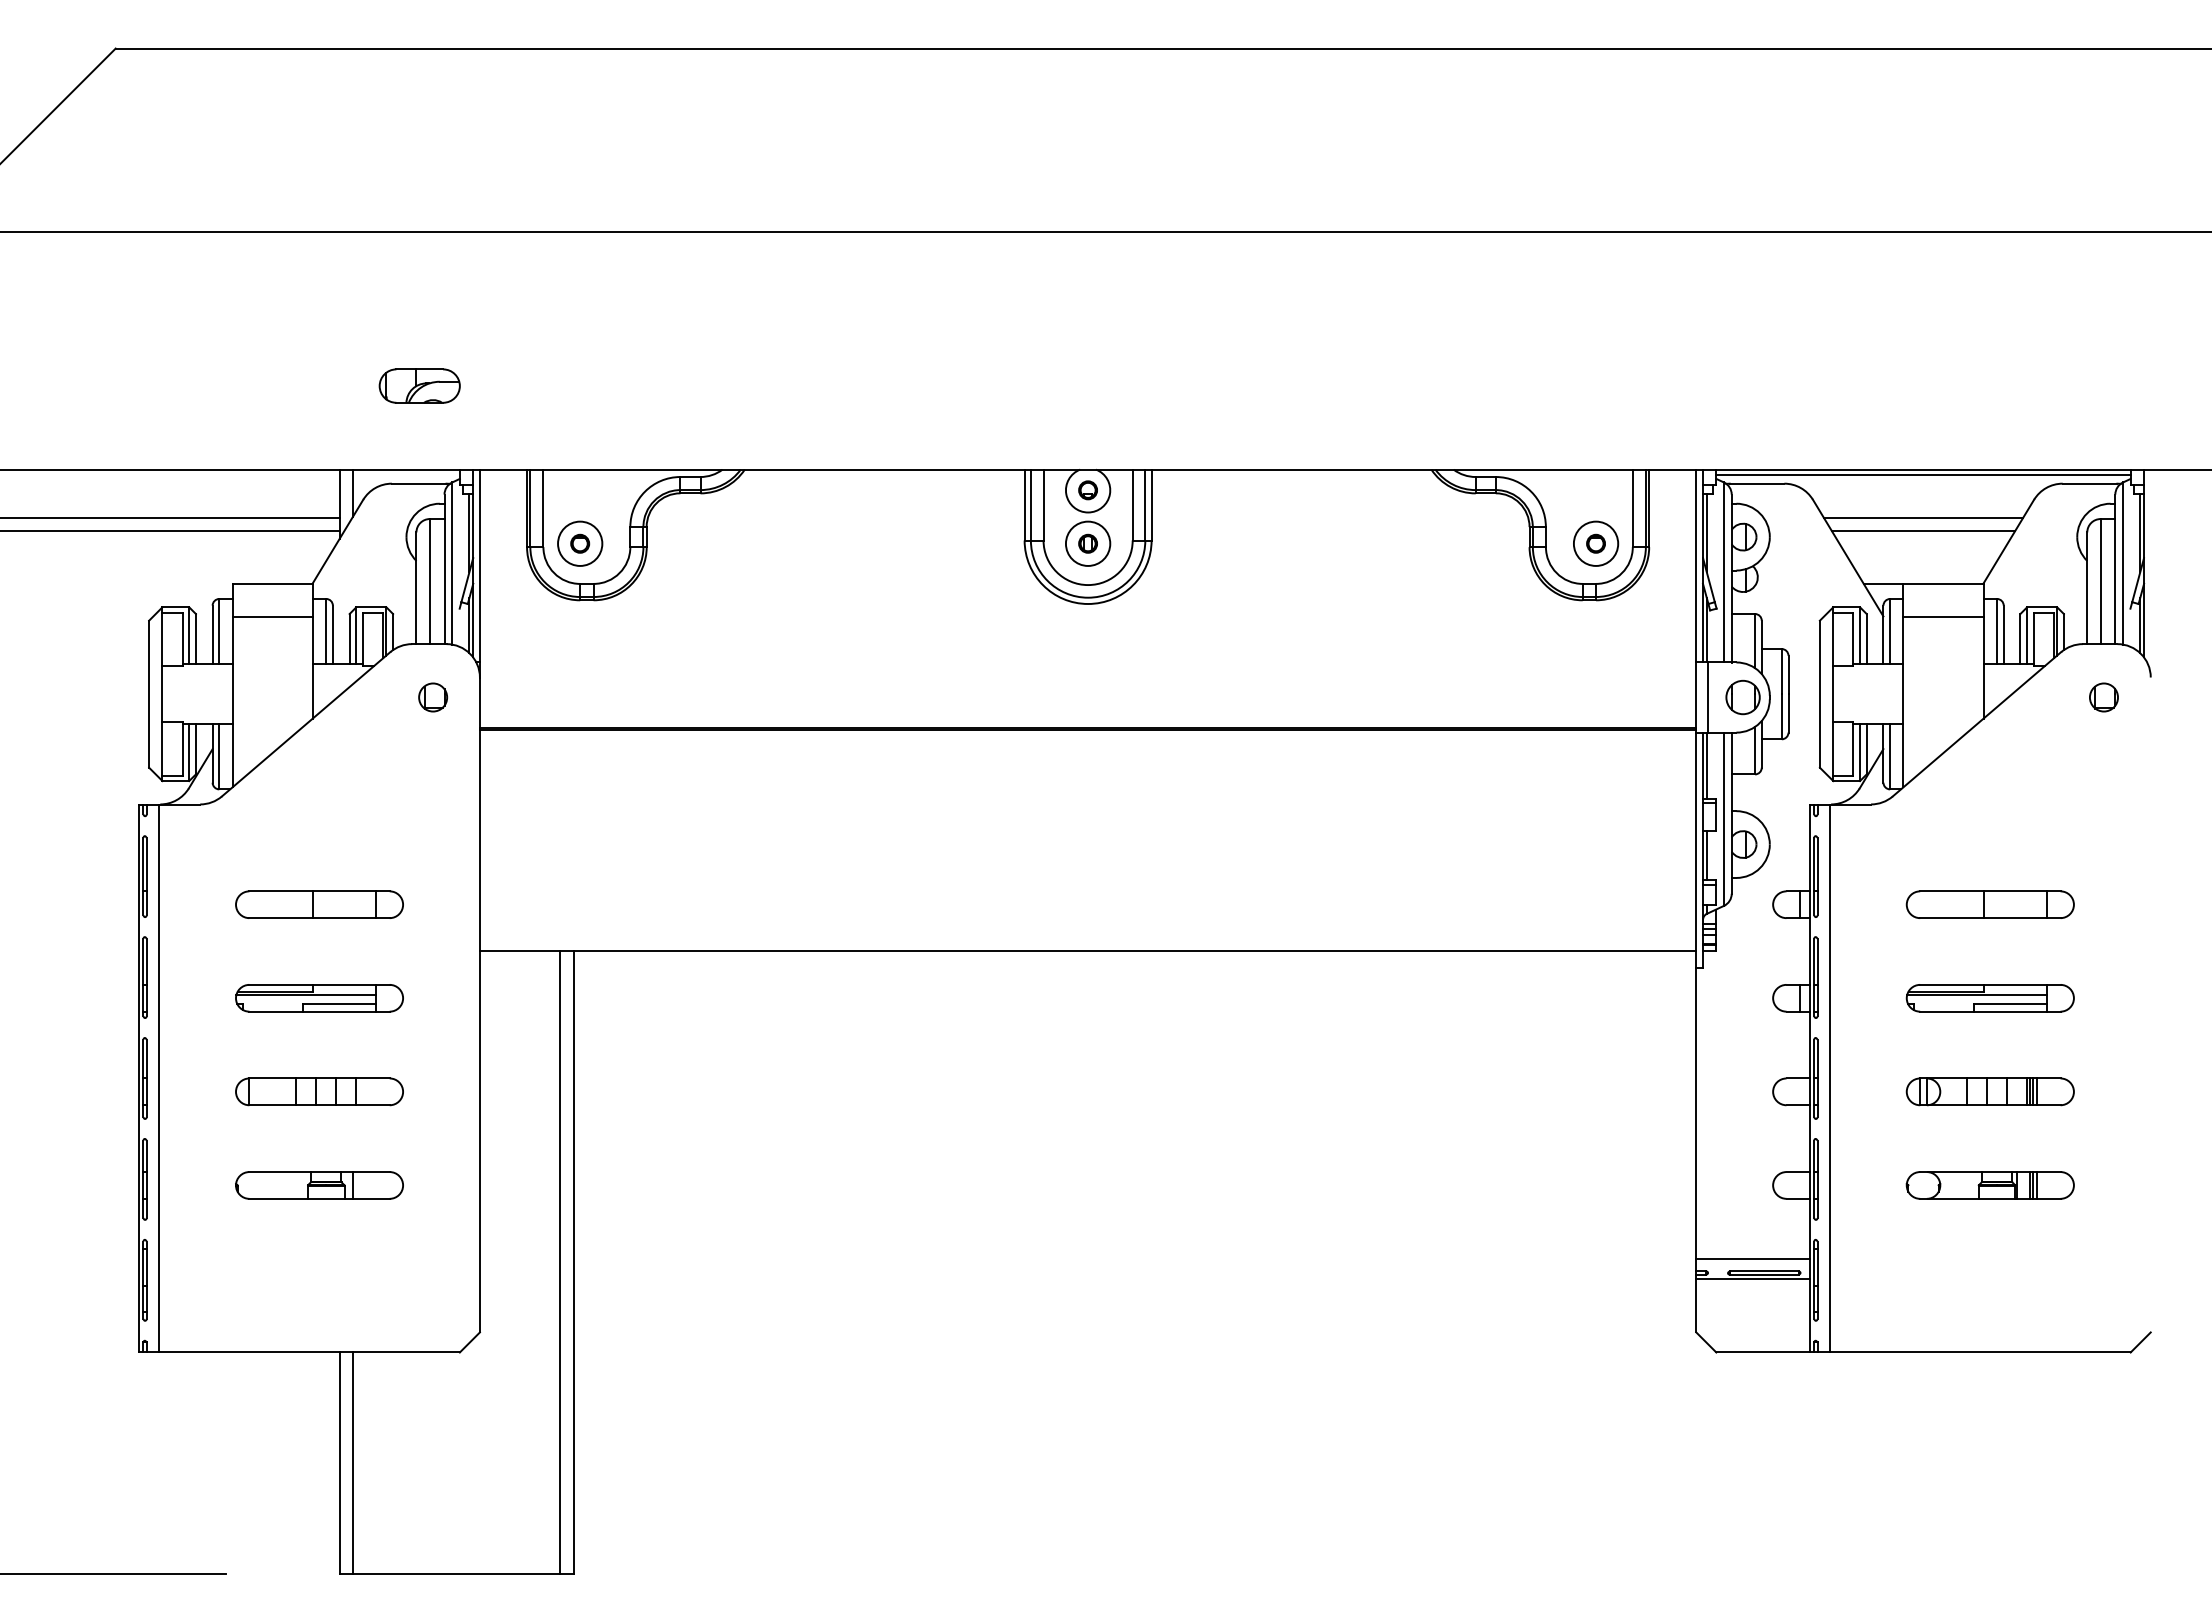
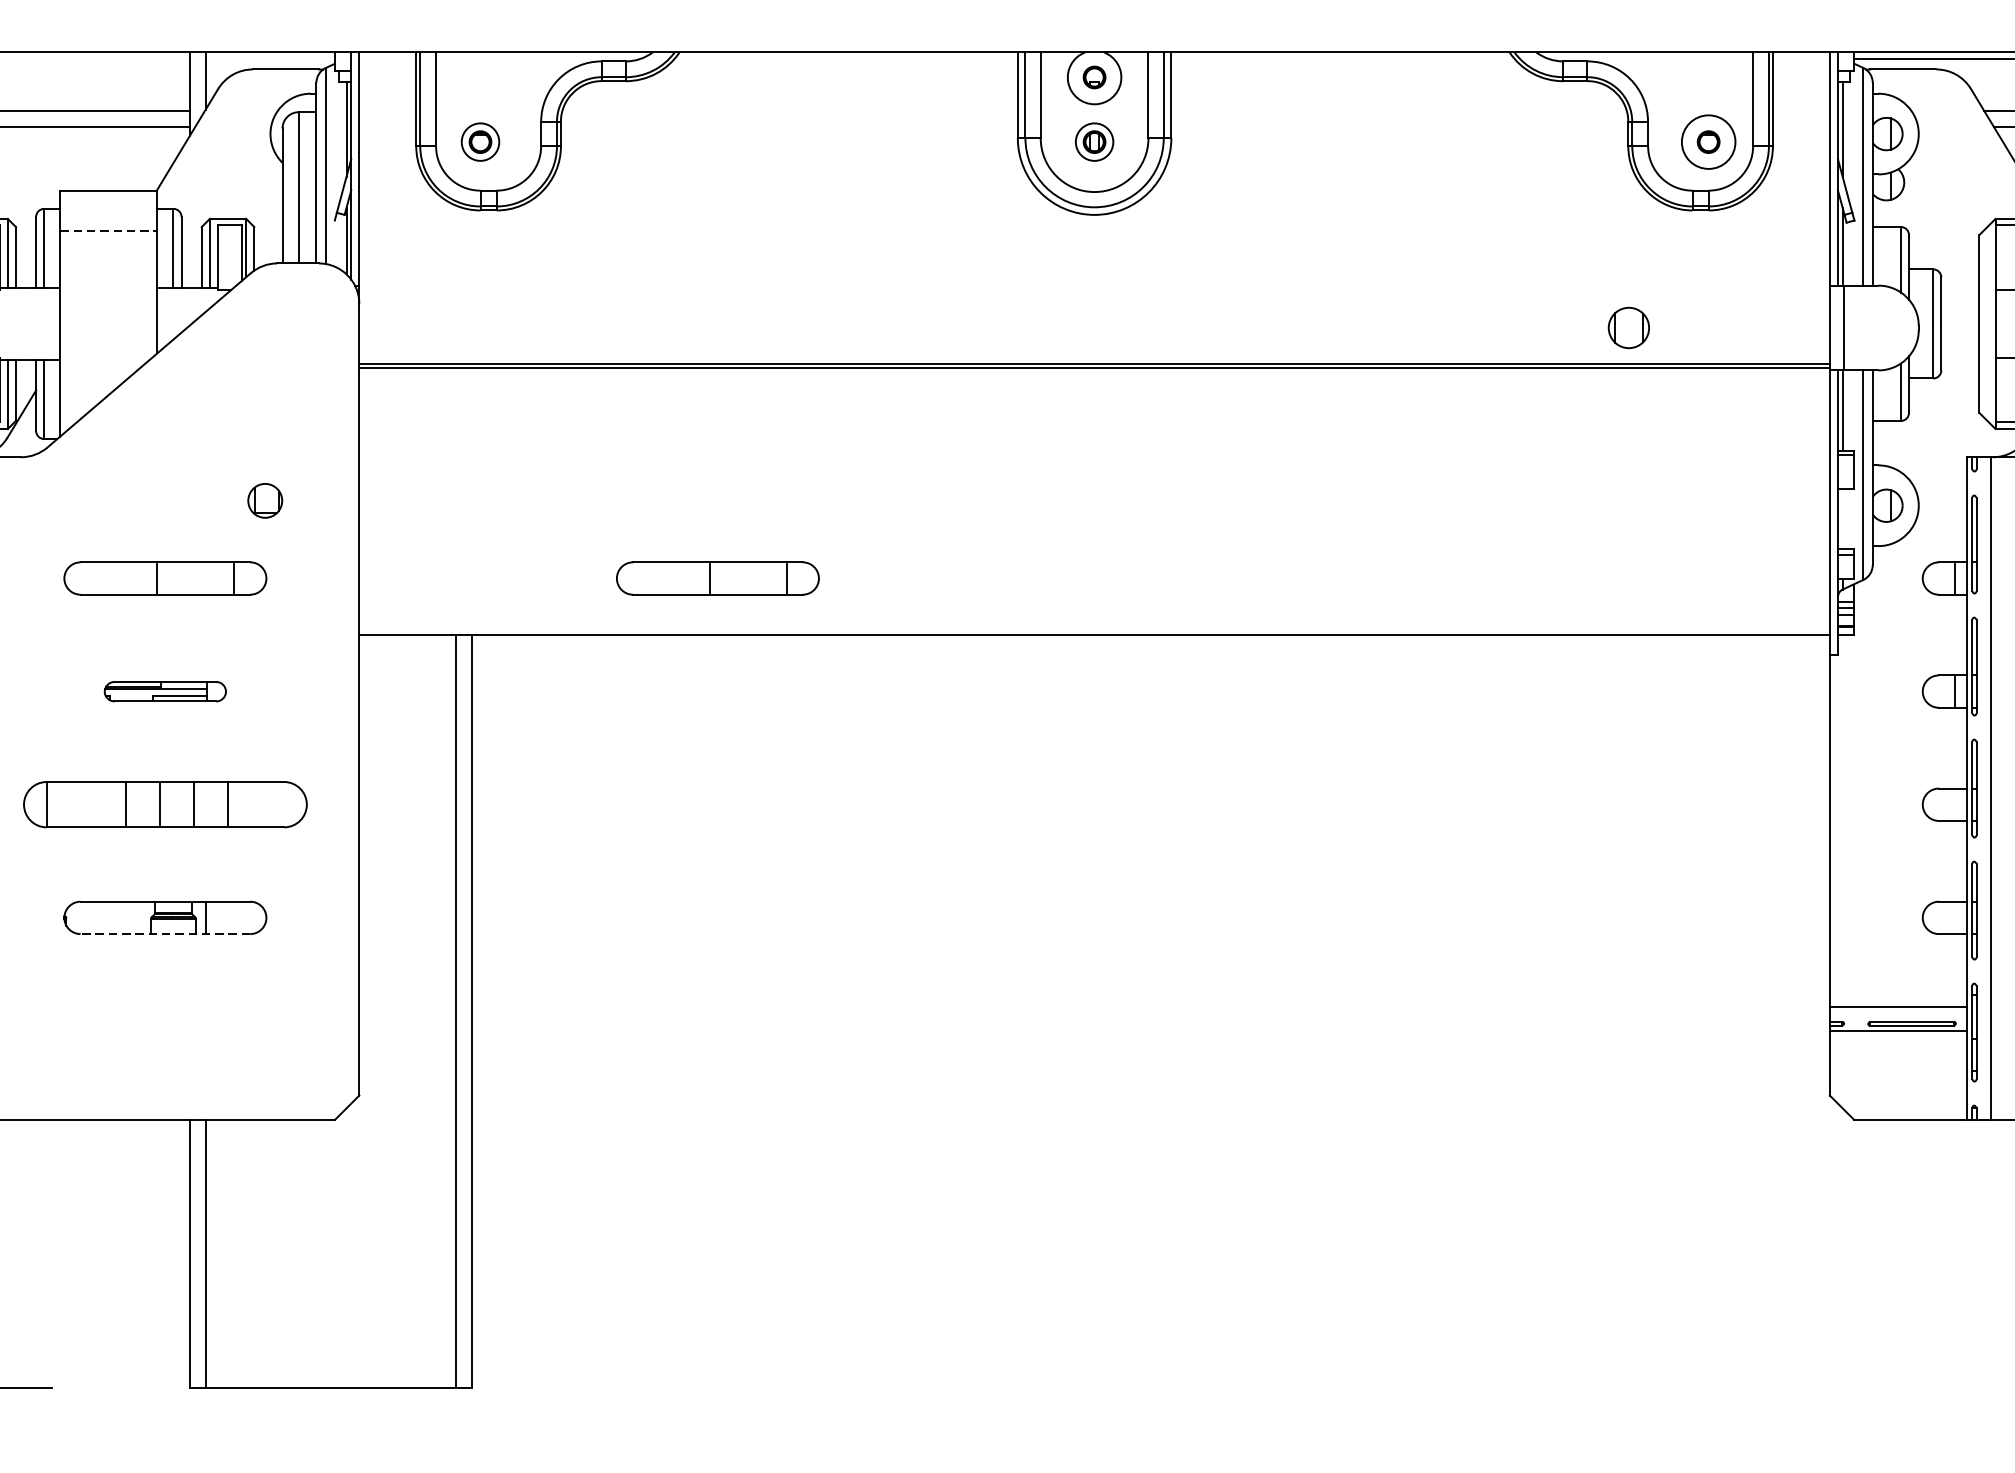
circle: (580, 543) -> (480, 141), size x0.7
circle: (1087, 543) -> (1093, 141), size x0.7
line: (273, 617) -> (109, 231), solid -> dashed
part: (433, 697) -> (265, 500), moved
part: (1742, 697) -> (1628, 327), moved
line: (1706, 855) -> (1842, 518), removed
part: (776, 904) -> (717, 578), added
part: (319, 998) -> (165, 691), size x0.6
part: (319, 1091) -> (165, 804), size x1.4
line: (319, 1198) -> (165, 933), solid -> dashed

